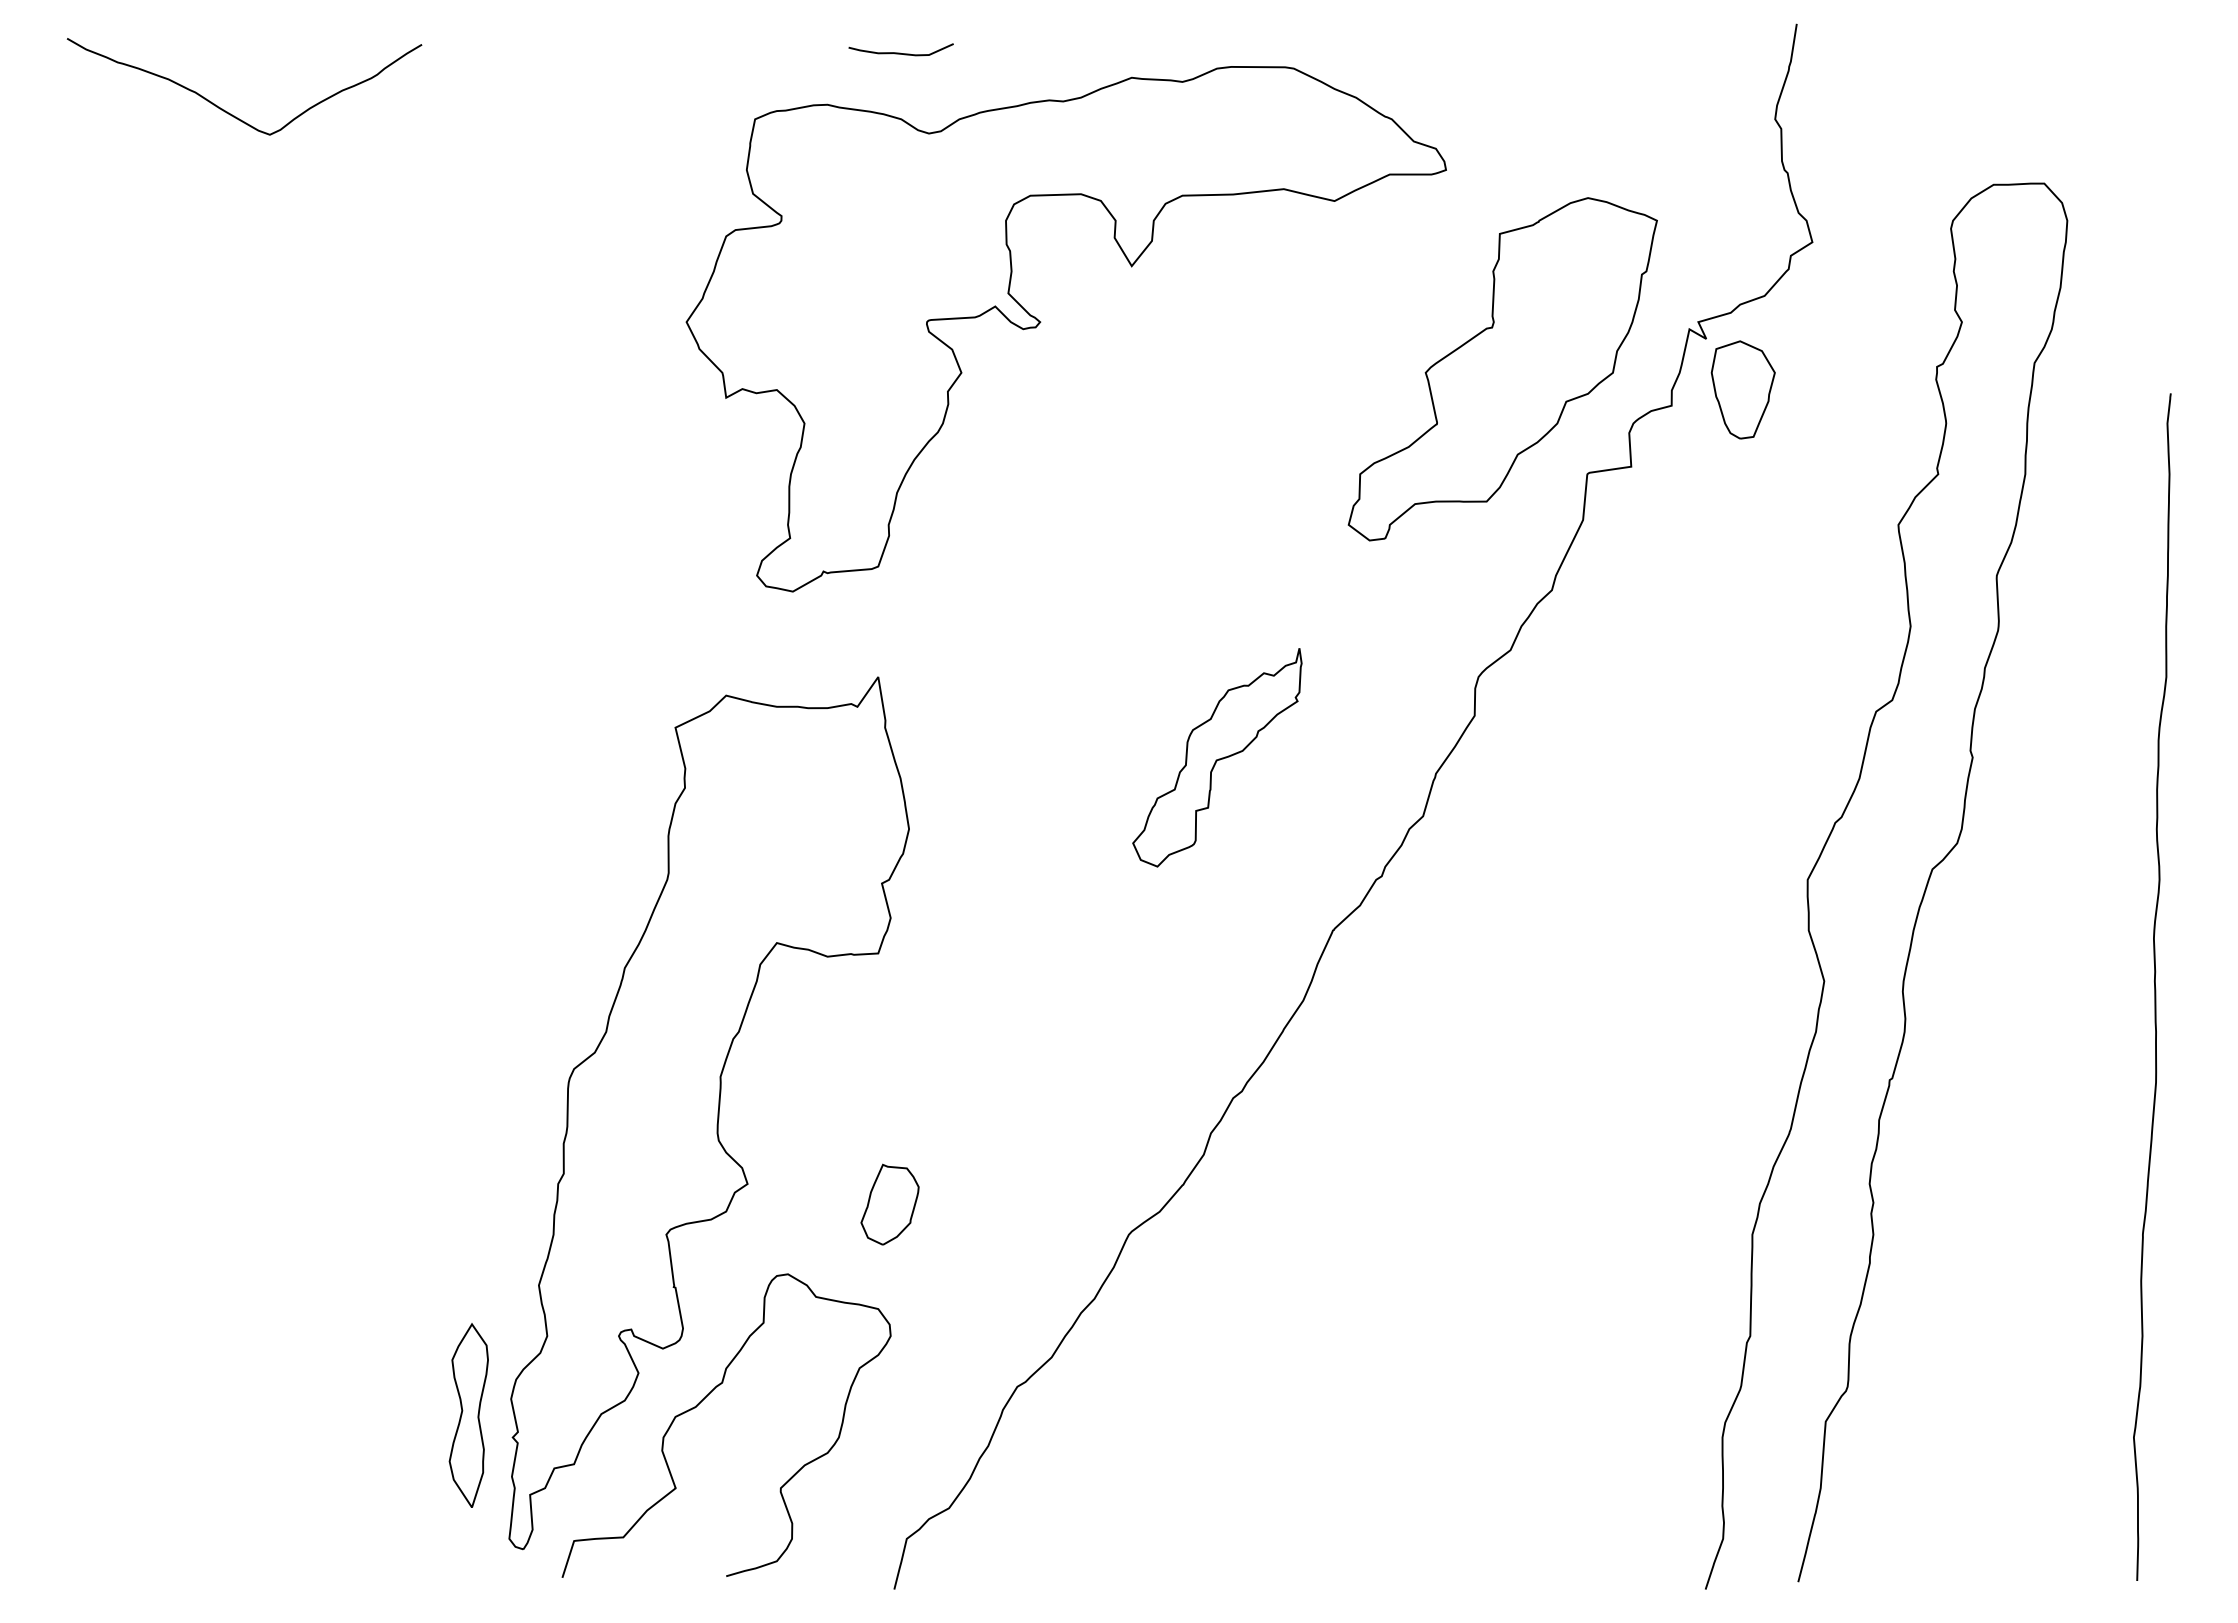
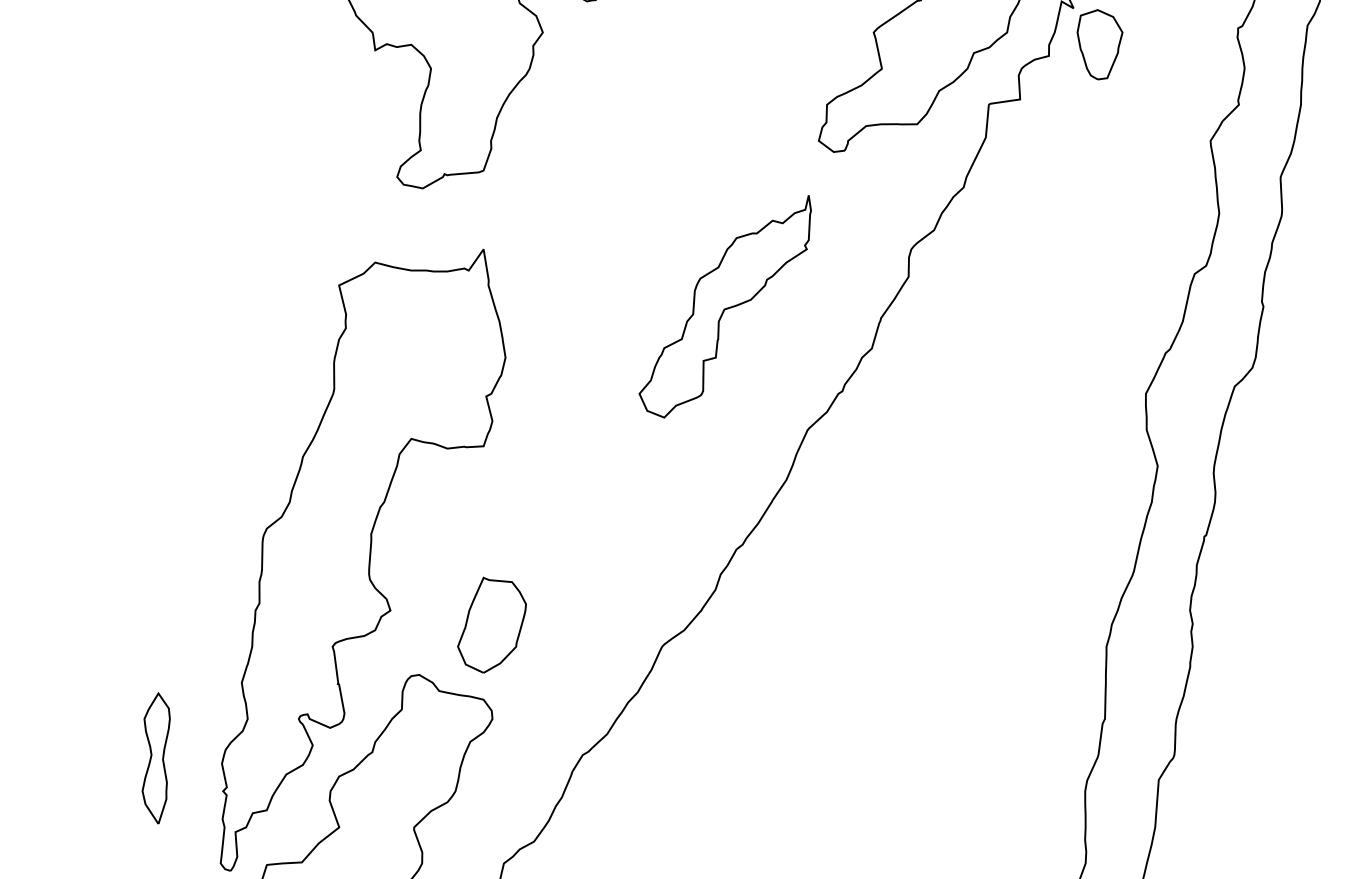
part: (1217, 757) -> (725, 306), size x1.43
part: (889, 1204) -> (491, 625), size x1.67
part: (468, 1415) -> (155, 758), moved

